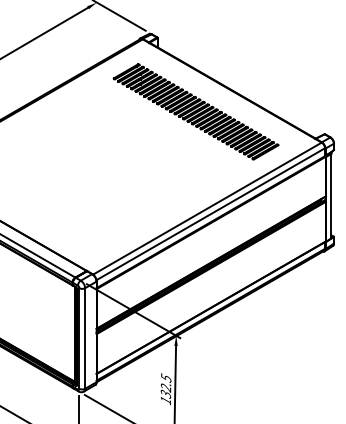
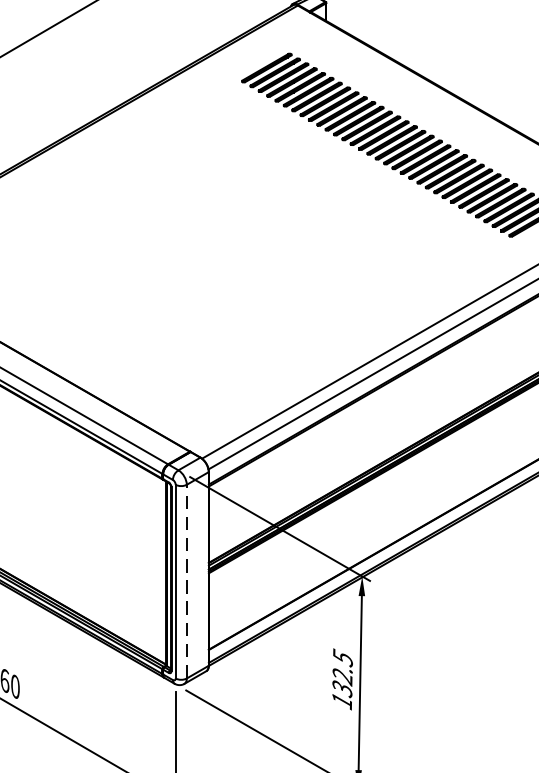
line: (85, 338) -> (187, 581), solid -> dashed

